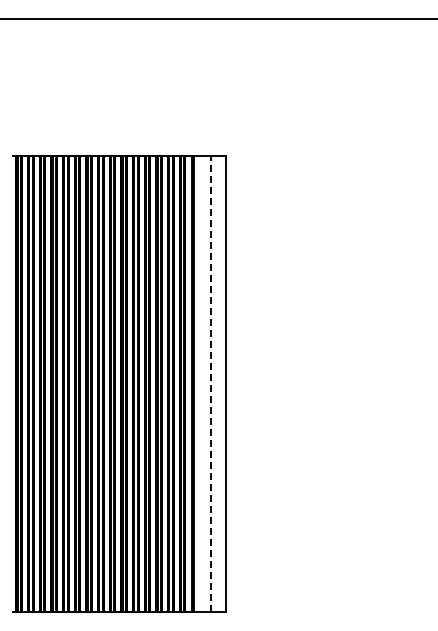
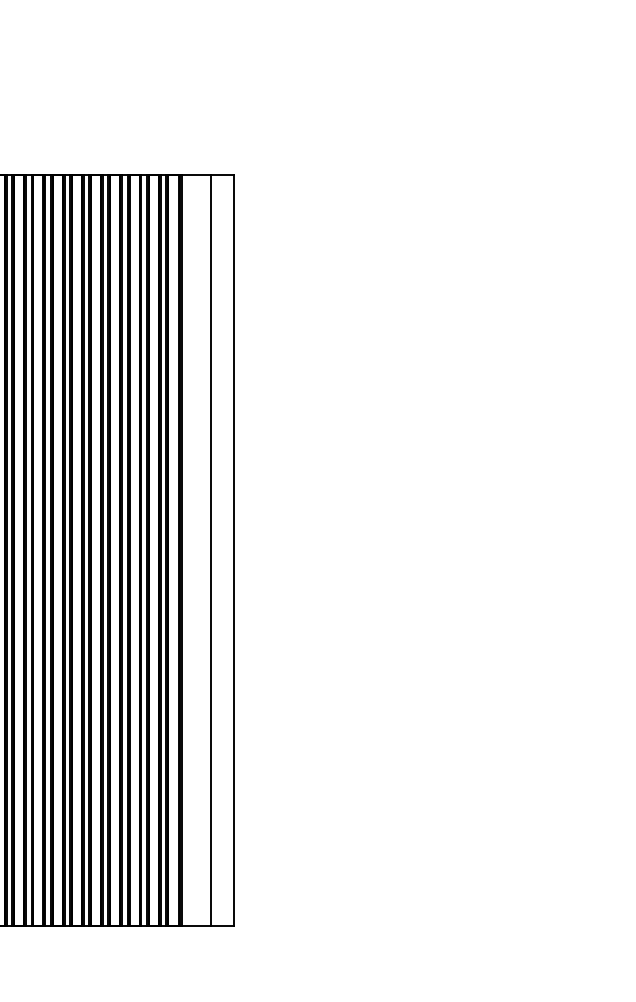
line: (211, 384) -> (211, 550), dashed -> solid

